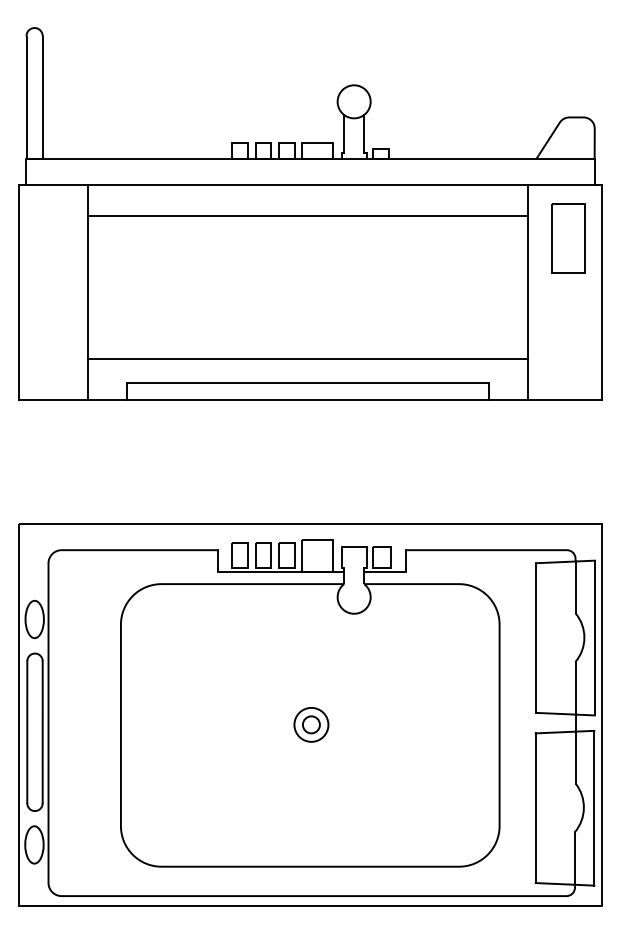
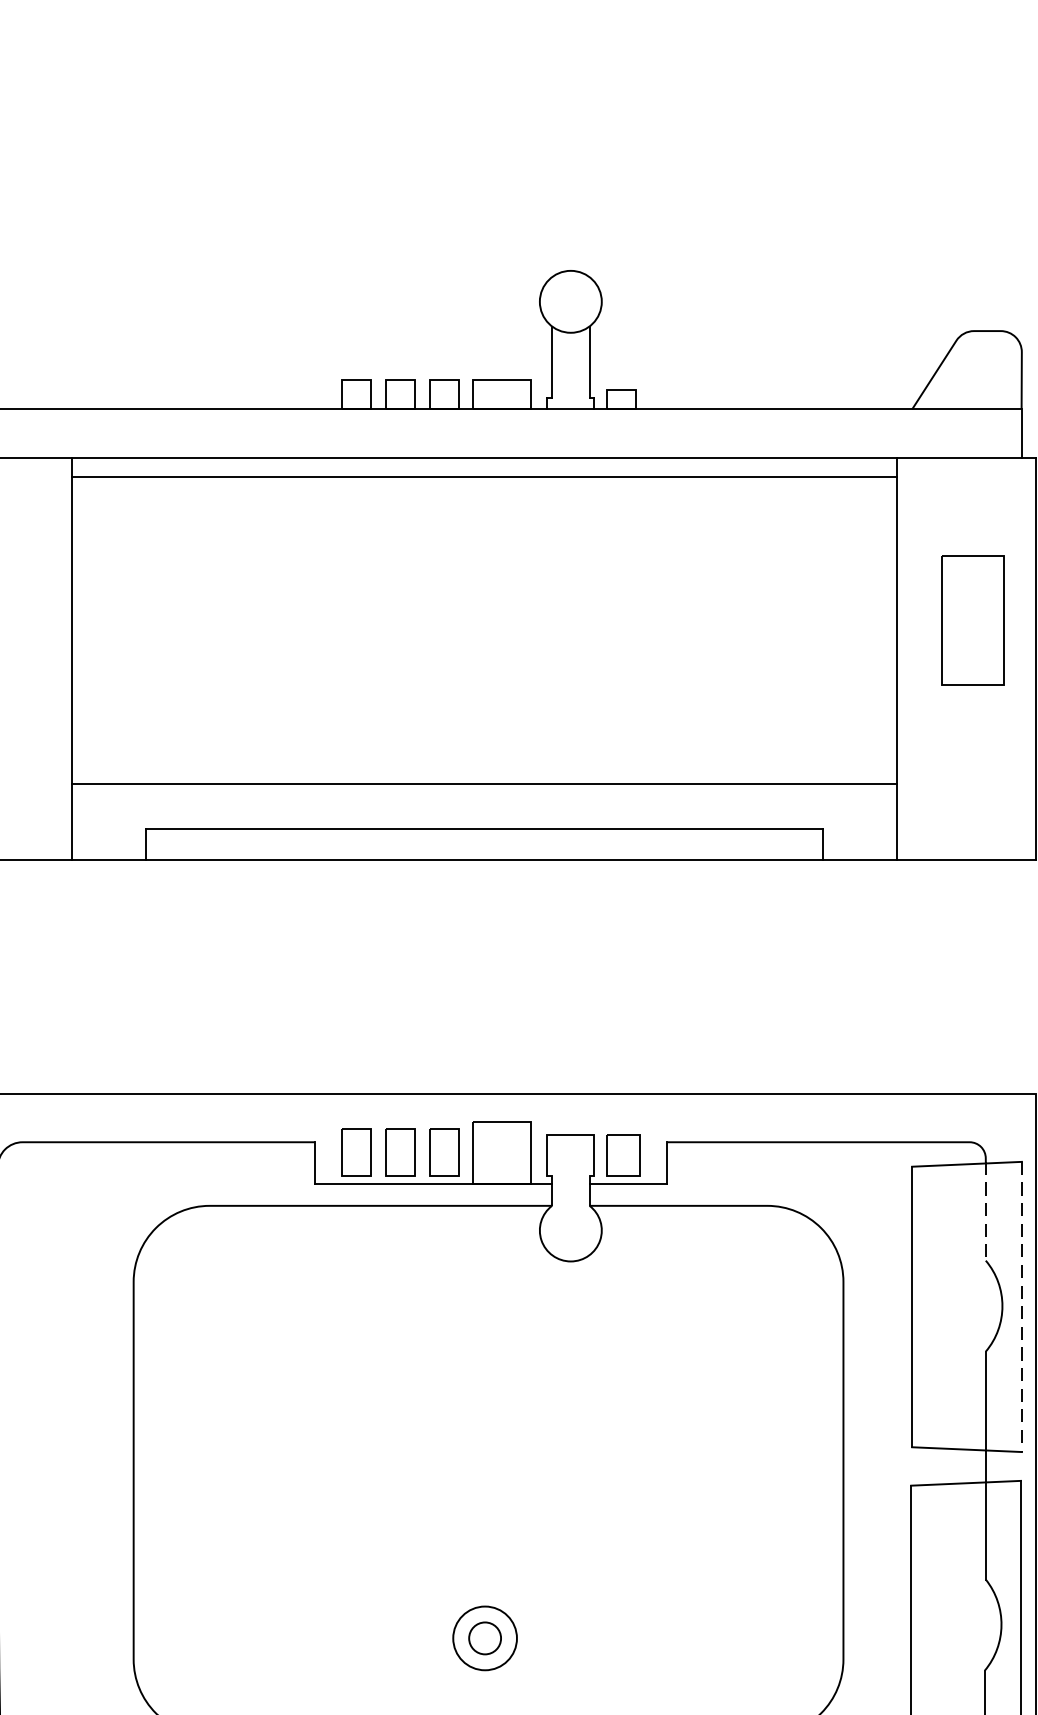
line: (308, 216) -> (485, 477), moved
part: (568, 238) -> (972, 619), moved
line: (575, 587) -> (985, 1212), solid -> dashed
line: (594, 638) -> (1021, 1307), solid -> dashed
part: (311, 724) -> (485, 1637), moved

